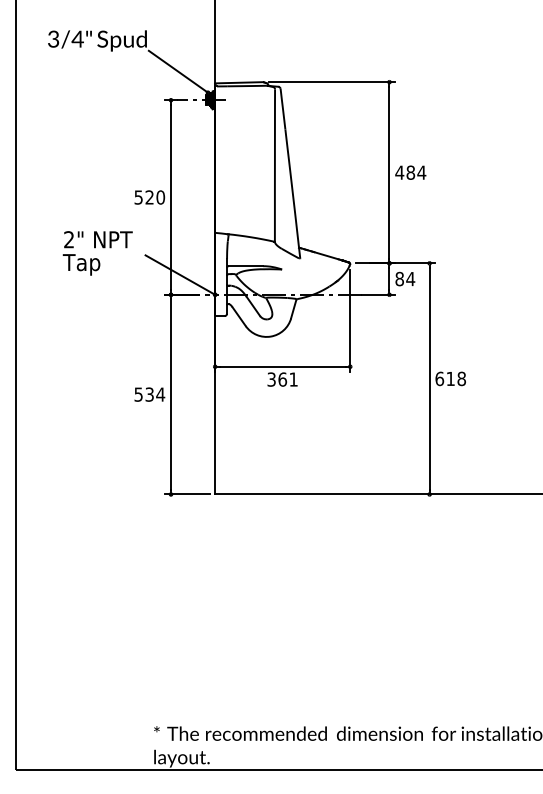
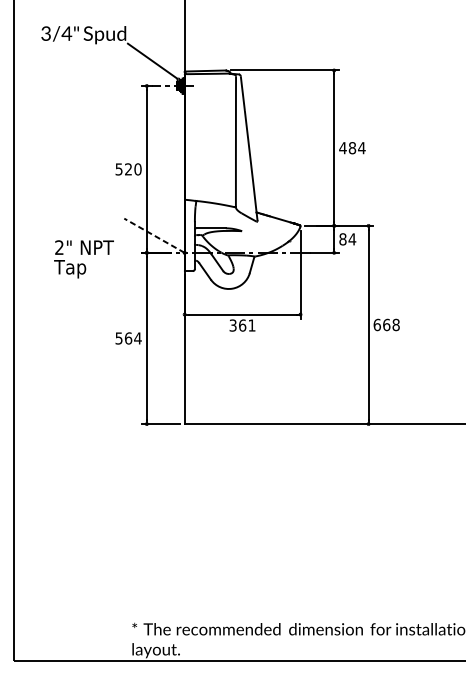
text: (97, 253) -> (83, 259), moved
line: (179, 274) -> (154, 235), solid -> dashed
text: (450, 378) -> (386, 324), 618 -> 668
text: (149, 394) -> (128, 338), 534 -> 564

